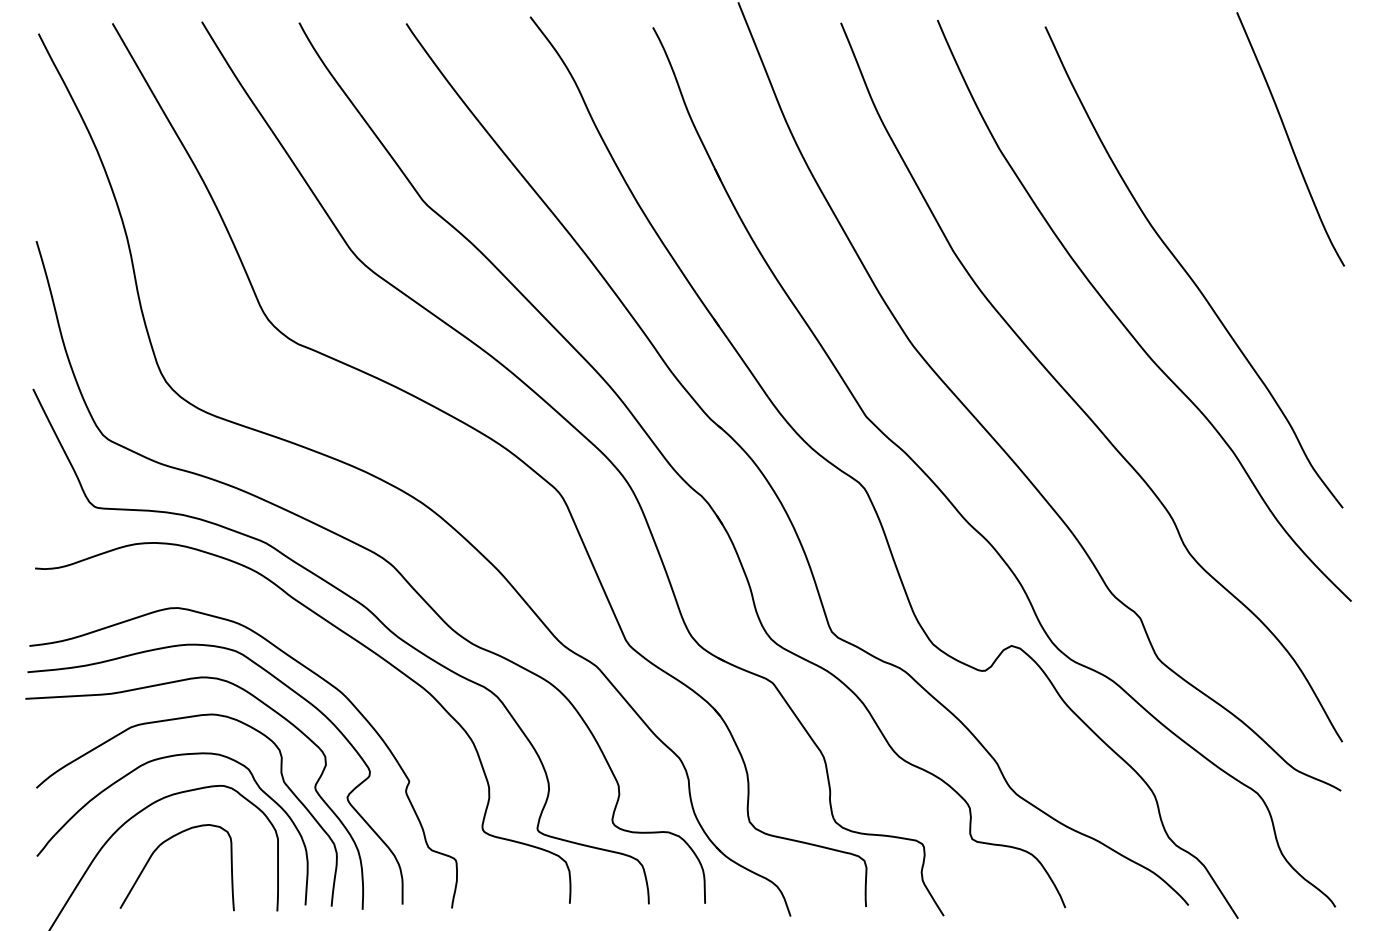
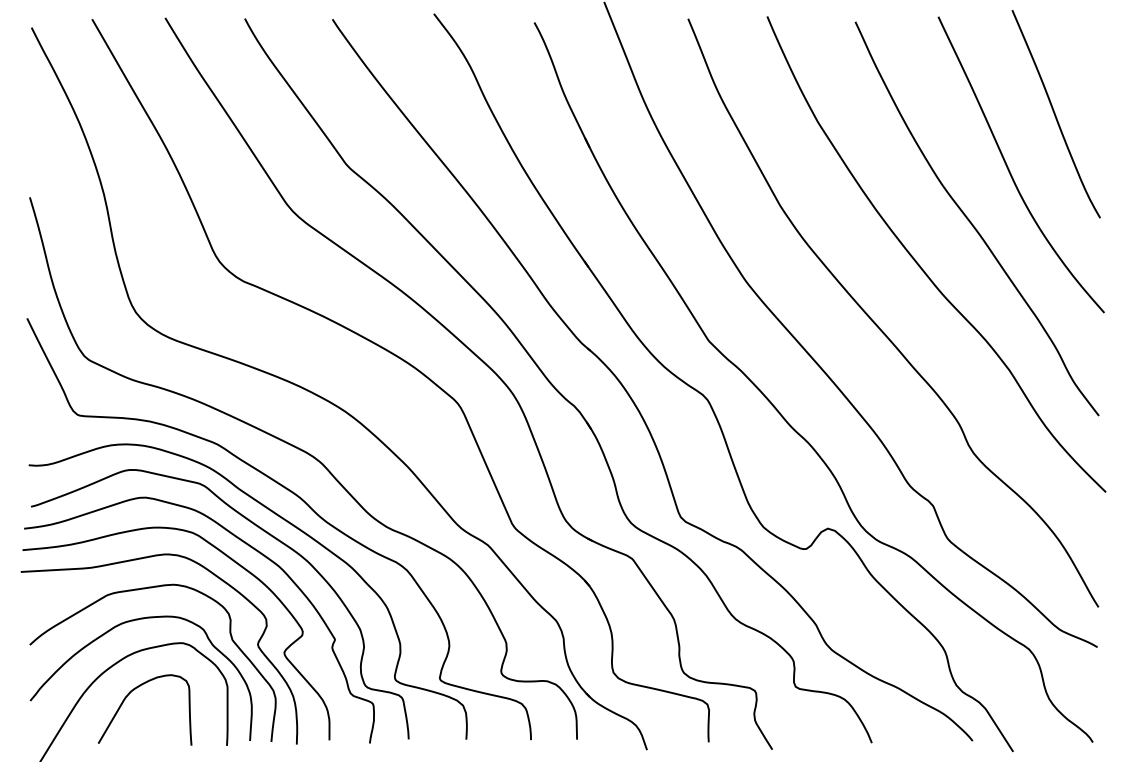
curve: (1233, 207) -> (1009, 169), added
curve: (325, 651) -> (266, 533), added

